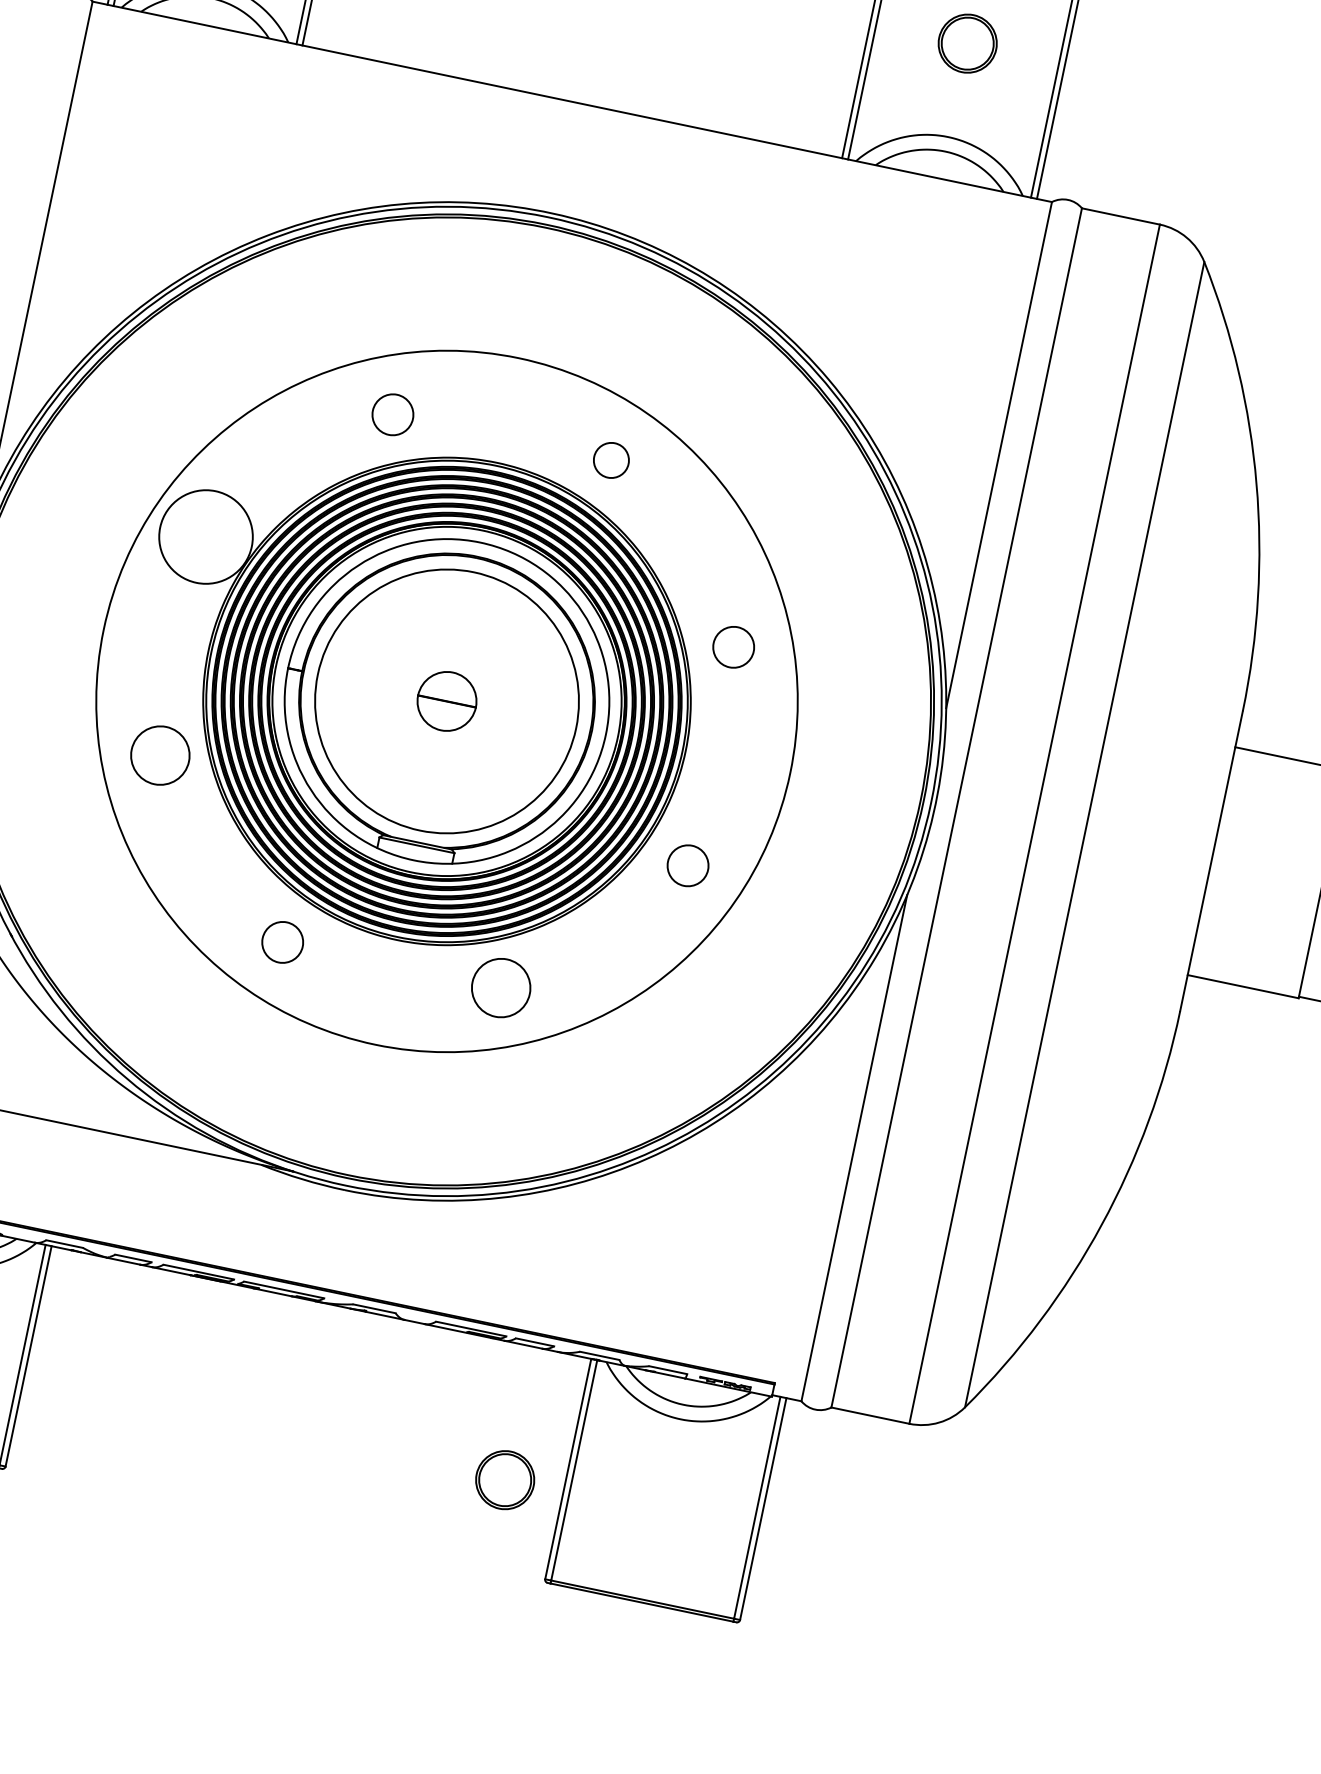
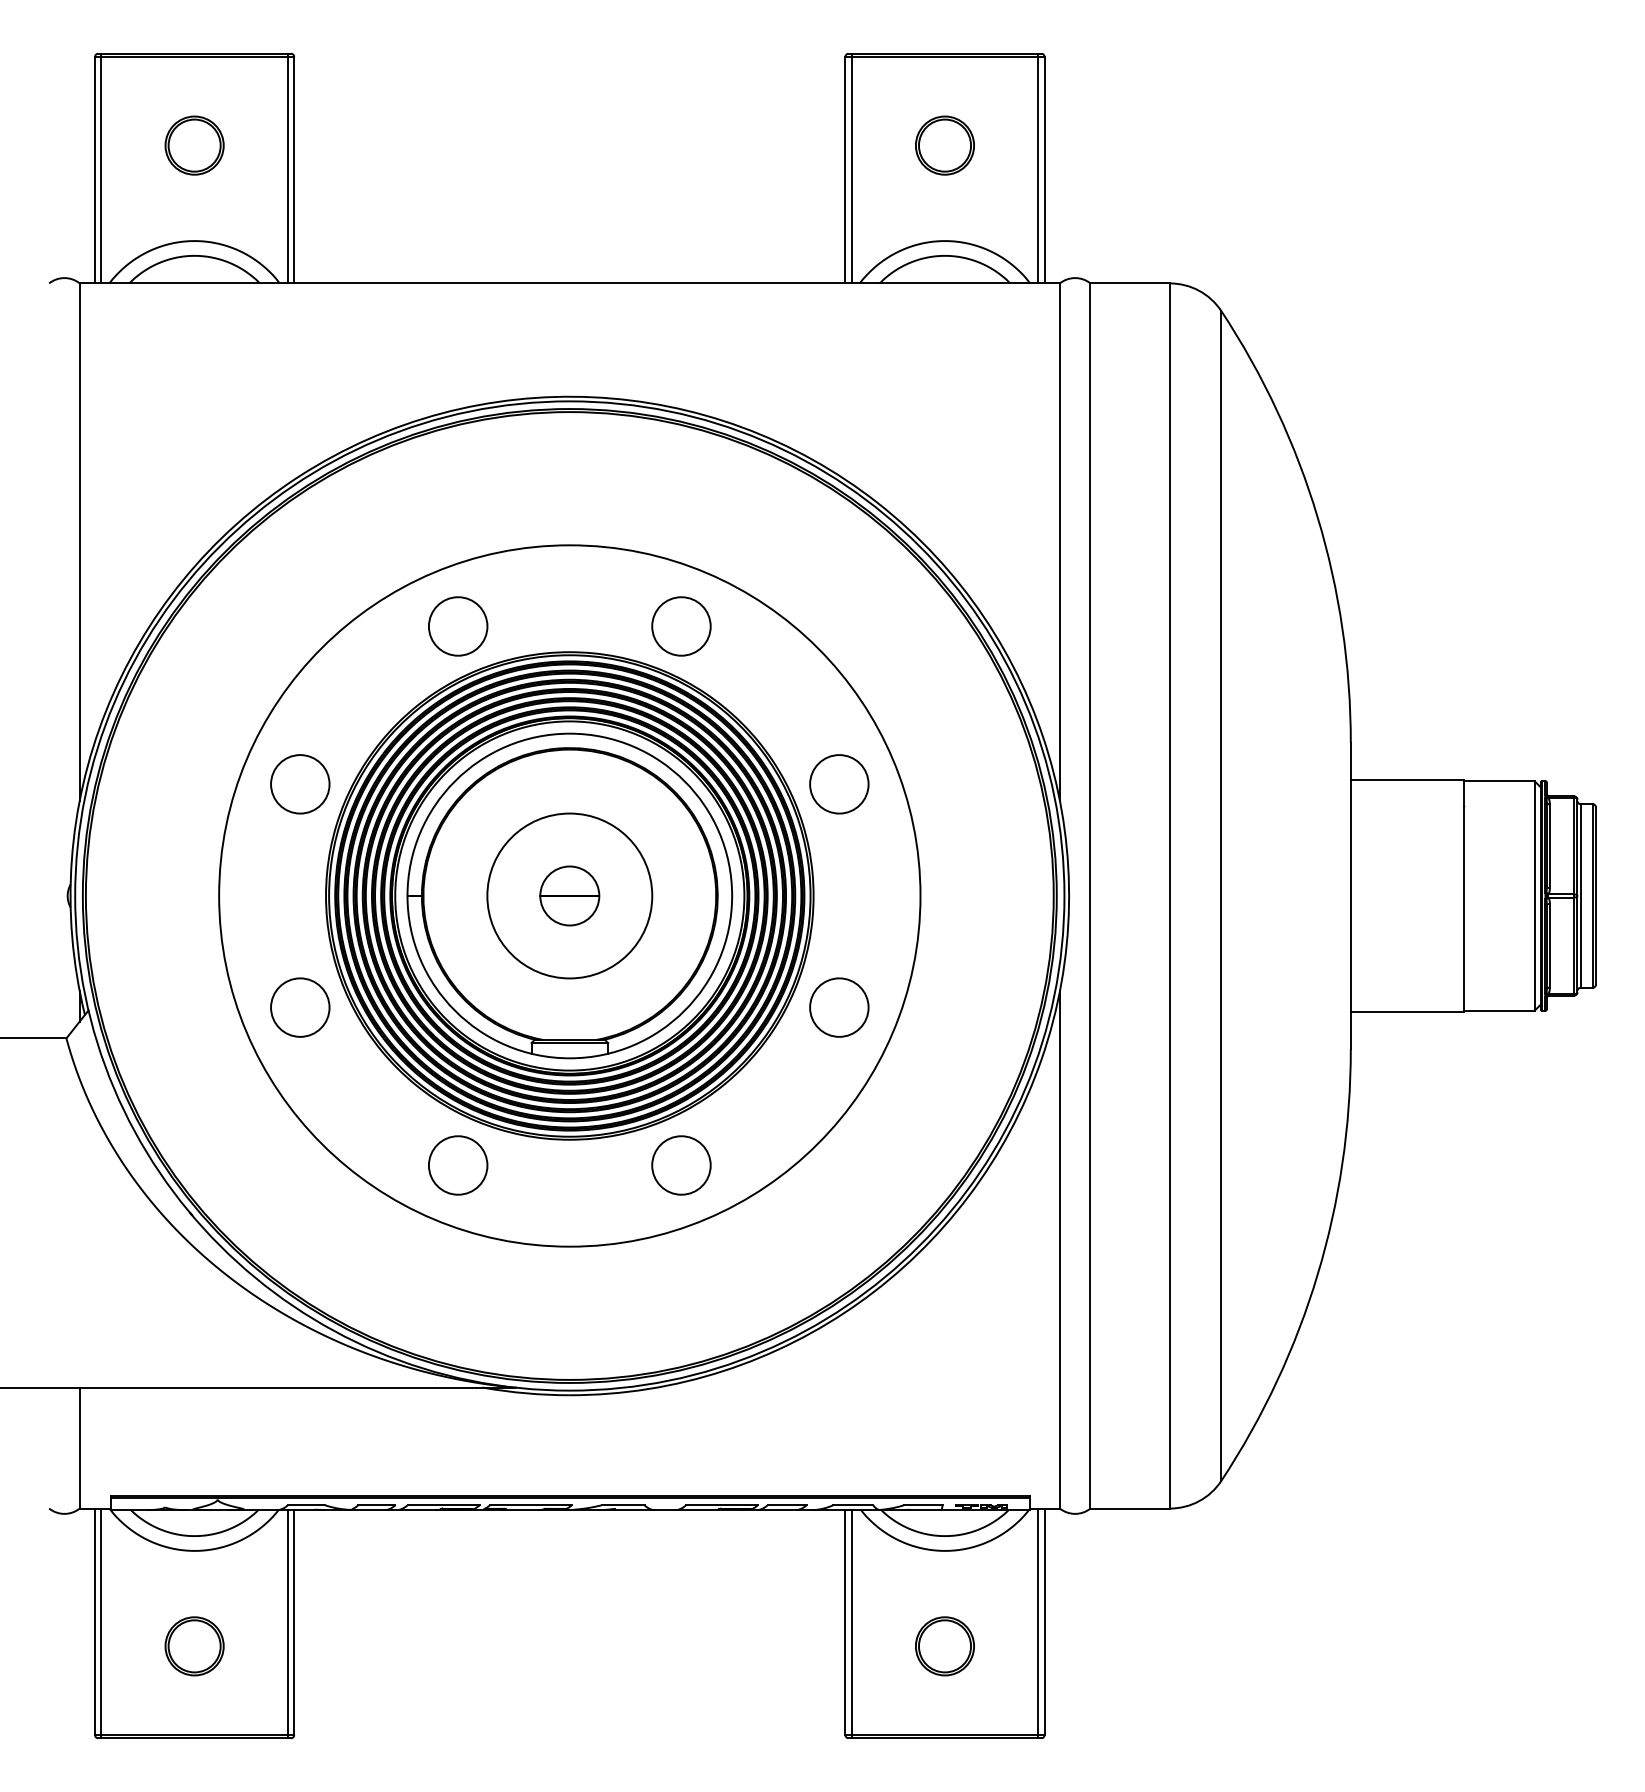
circle: (393, 414) -> (458, 626), size x1.43
circle: (611, 460) -> (681, 626), size x1.67
circle: (206, 537) -> (300, 784), size x0.62
circle: (733, 647) -> (839, 784), size x1.43
circle: (446, 700) -> (569, 895), size x0.62
circle: (688, 865) -> (839, 1007), size x1.43
circle: (282, 942) -> (458, 1165), size x1.43
part: (504, 1480) -> (944, 1646), moved

